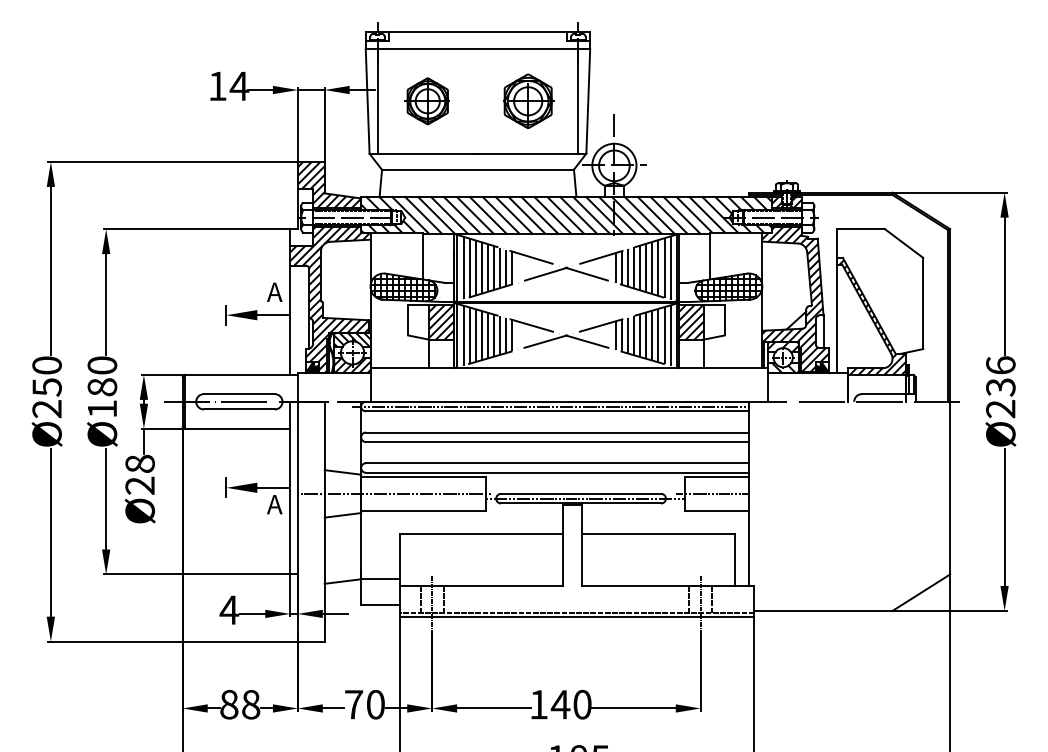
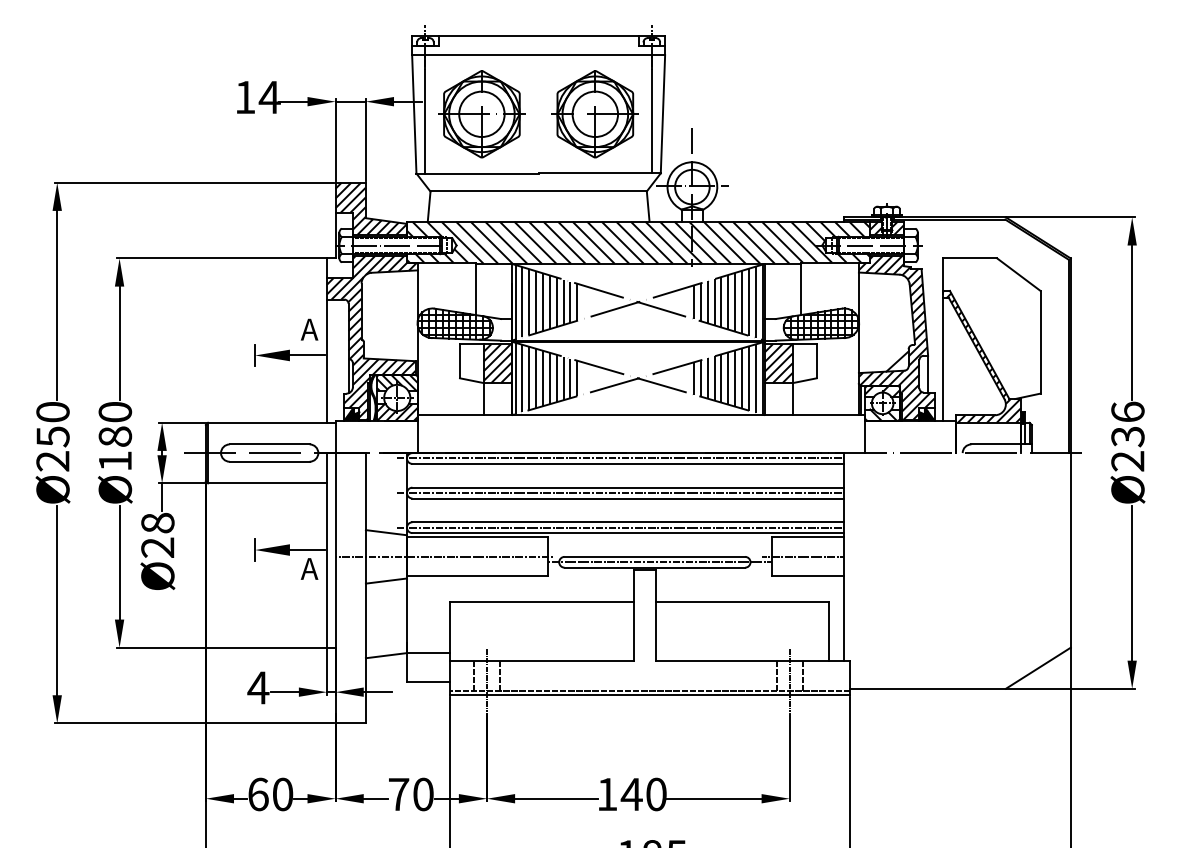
part: (427, 101) -> (481, 114), size x1.67
part: (527, 101) -> (594, 114), size x1.43
line: (550, 437) -> (620, 493), added
line: (550, 468) -> (620, 528), added
text: (240, 704) -> (270, 794), 88 -> 60

